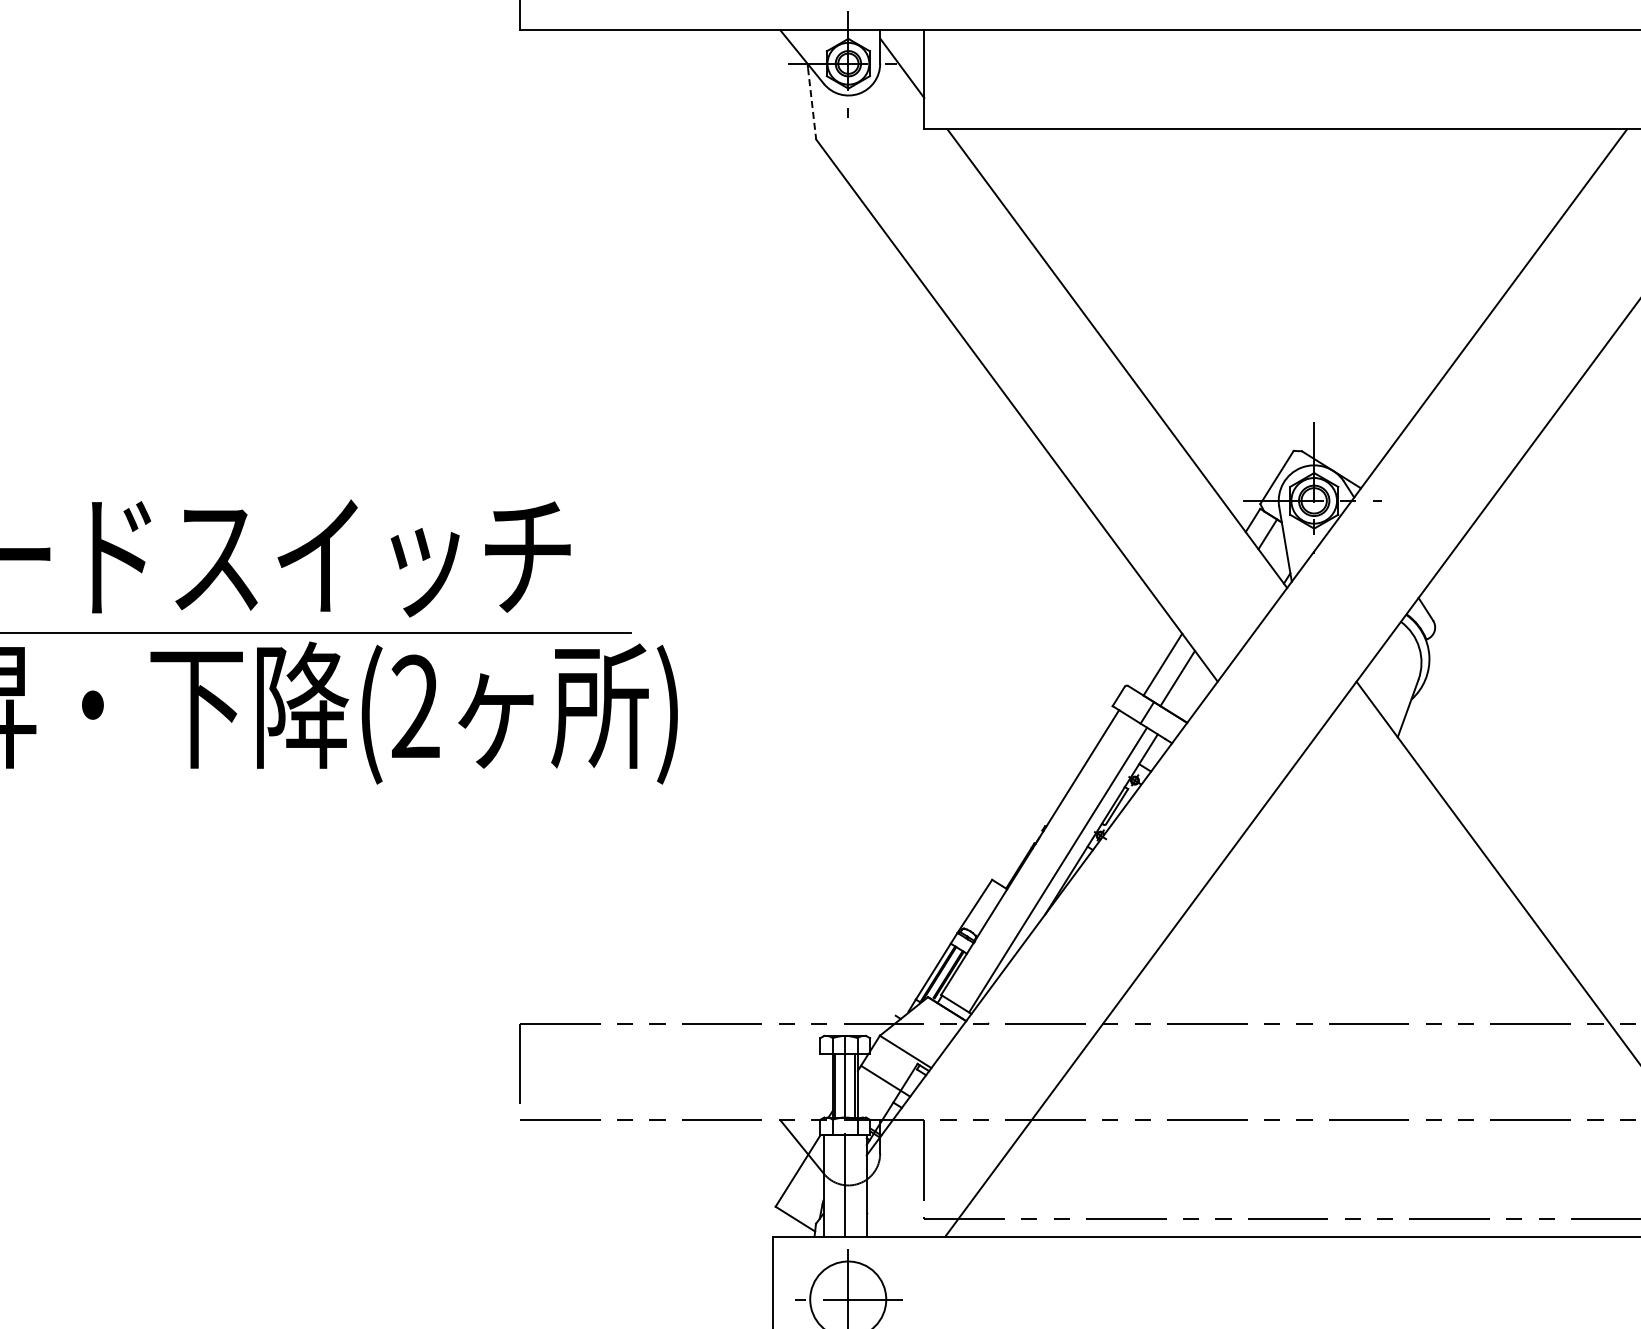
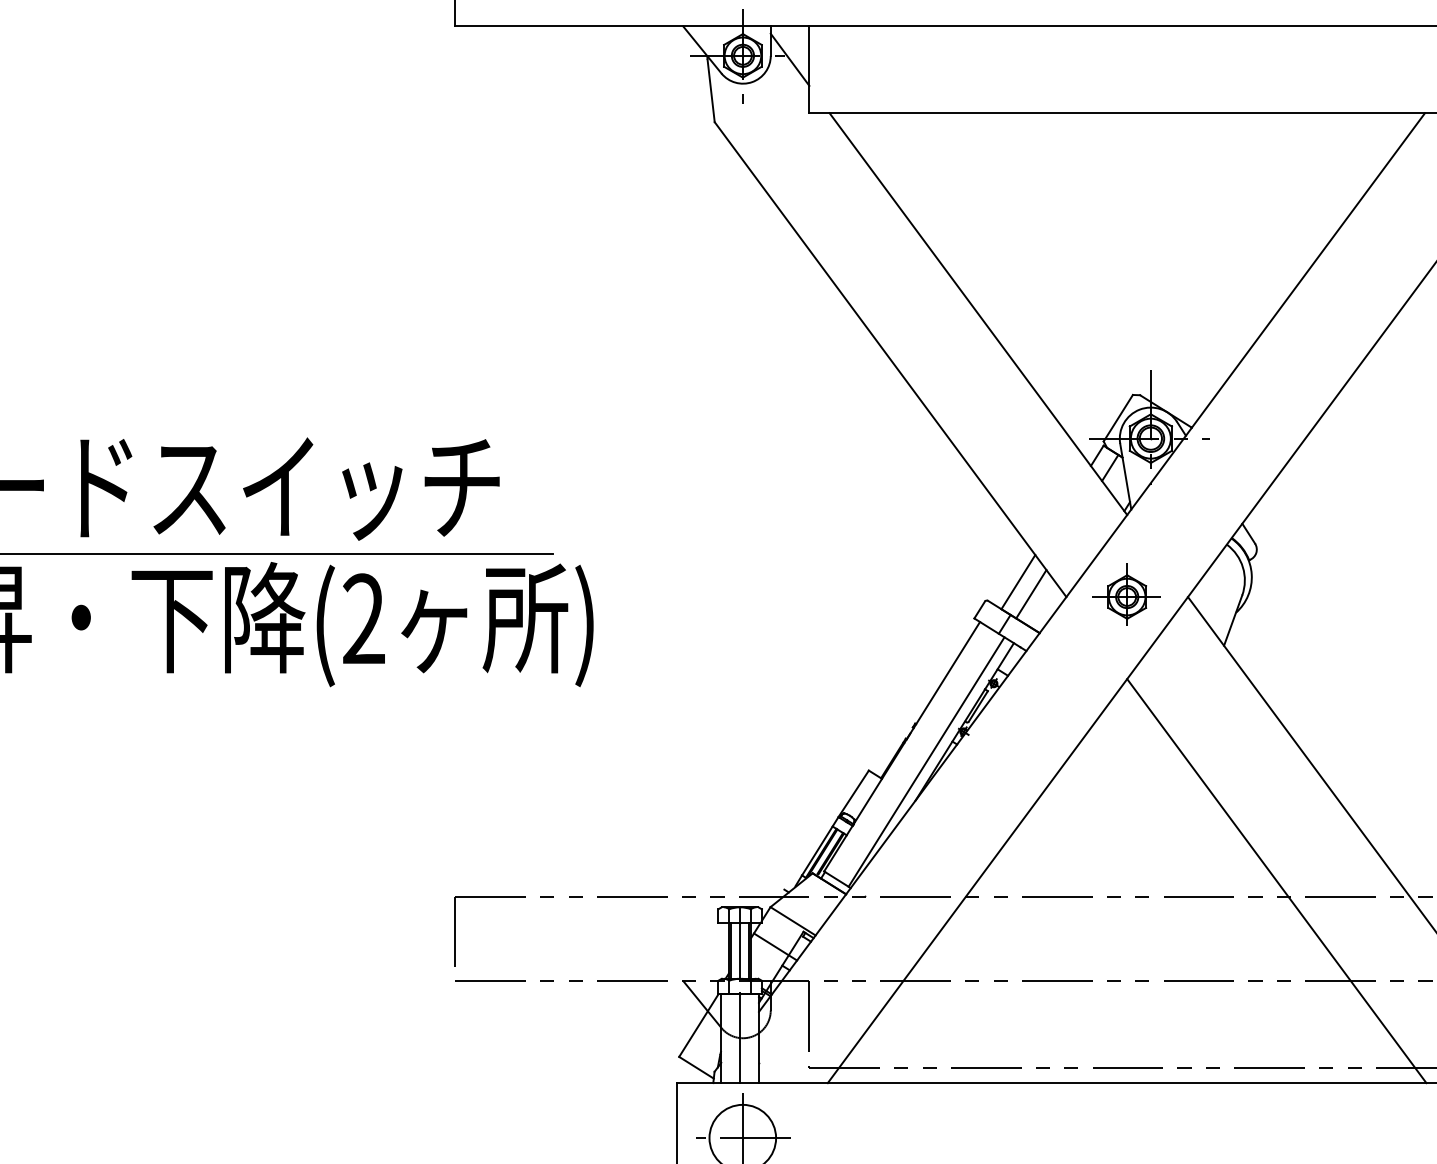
line: (812, 103) -> (711, 90), dashed -> solid
part: (1286, 678) -> (1126, 594), added
line: (1457, 1005) -> (1276, 880), added

